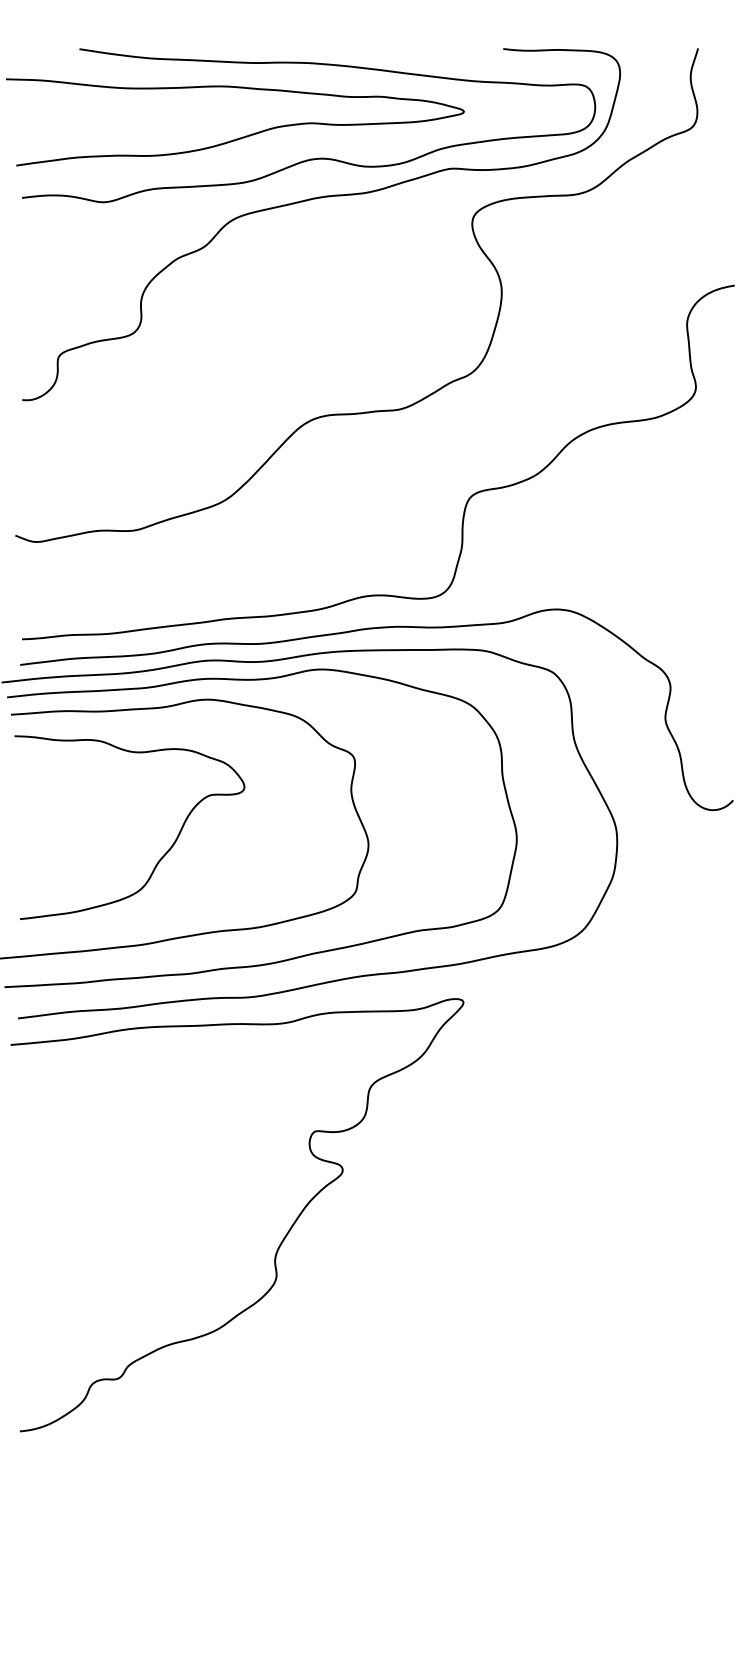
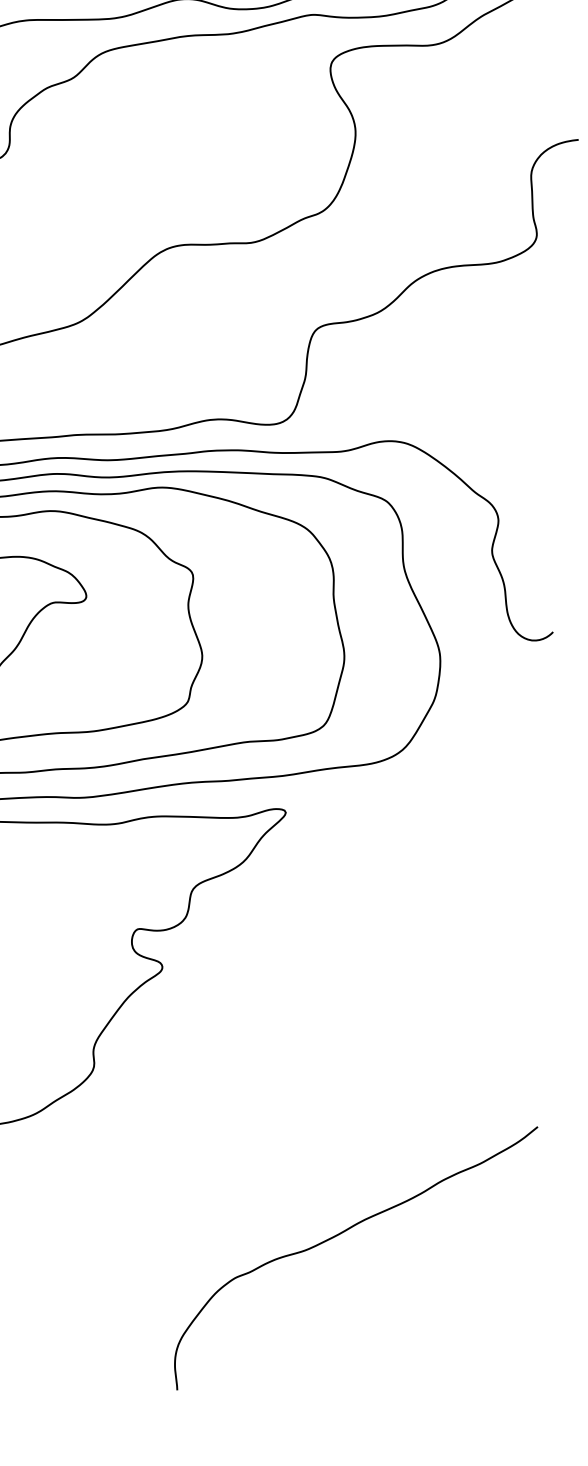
curve: (544, 1438) -> (342, 1233), added

